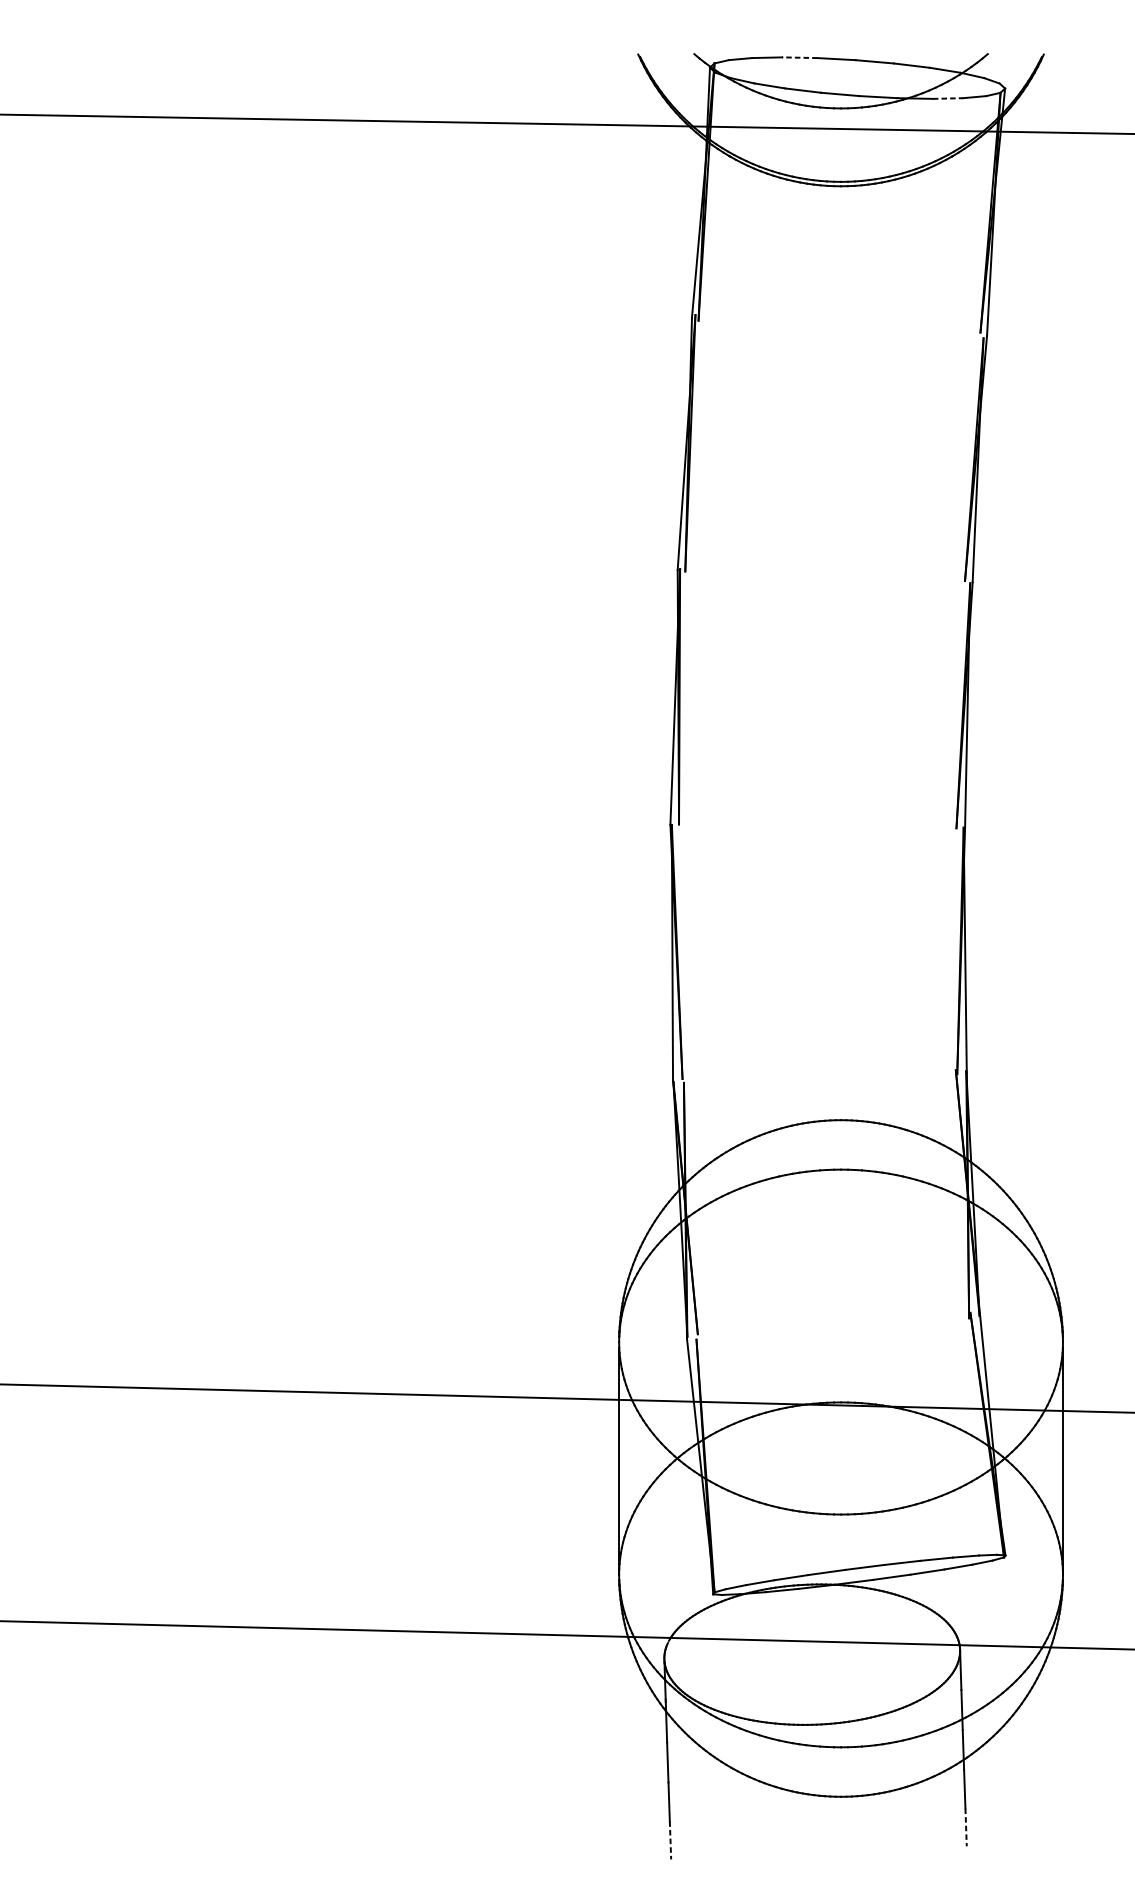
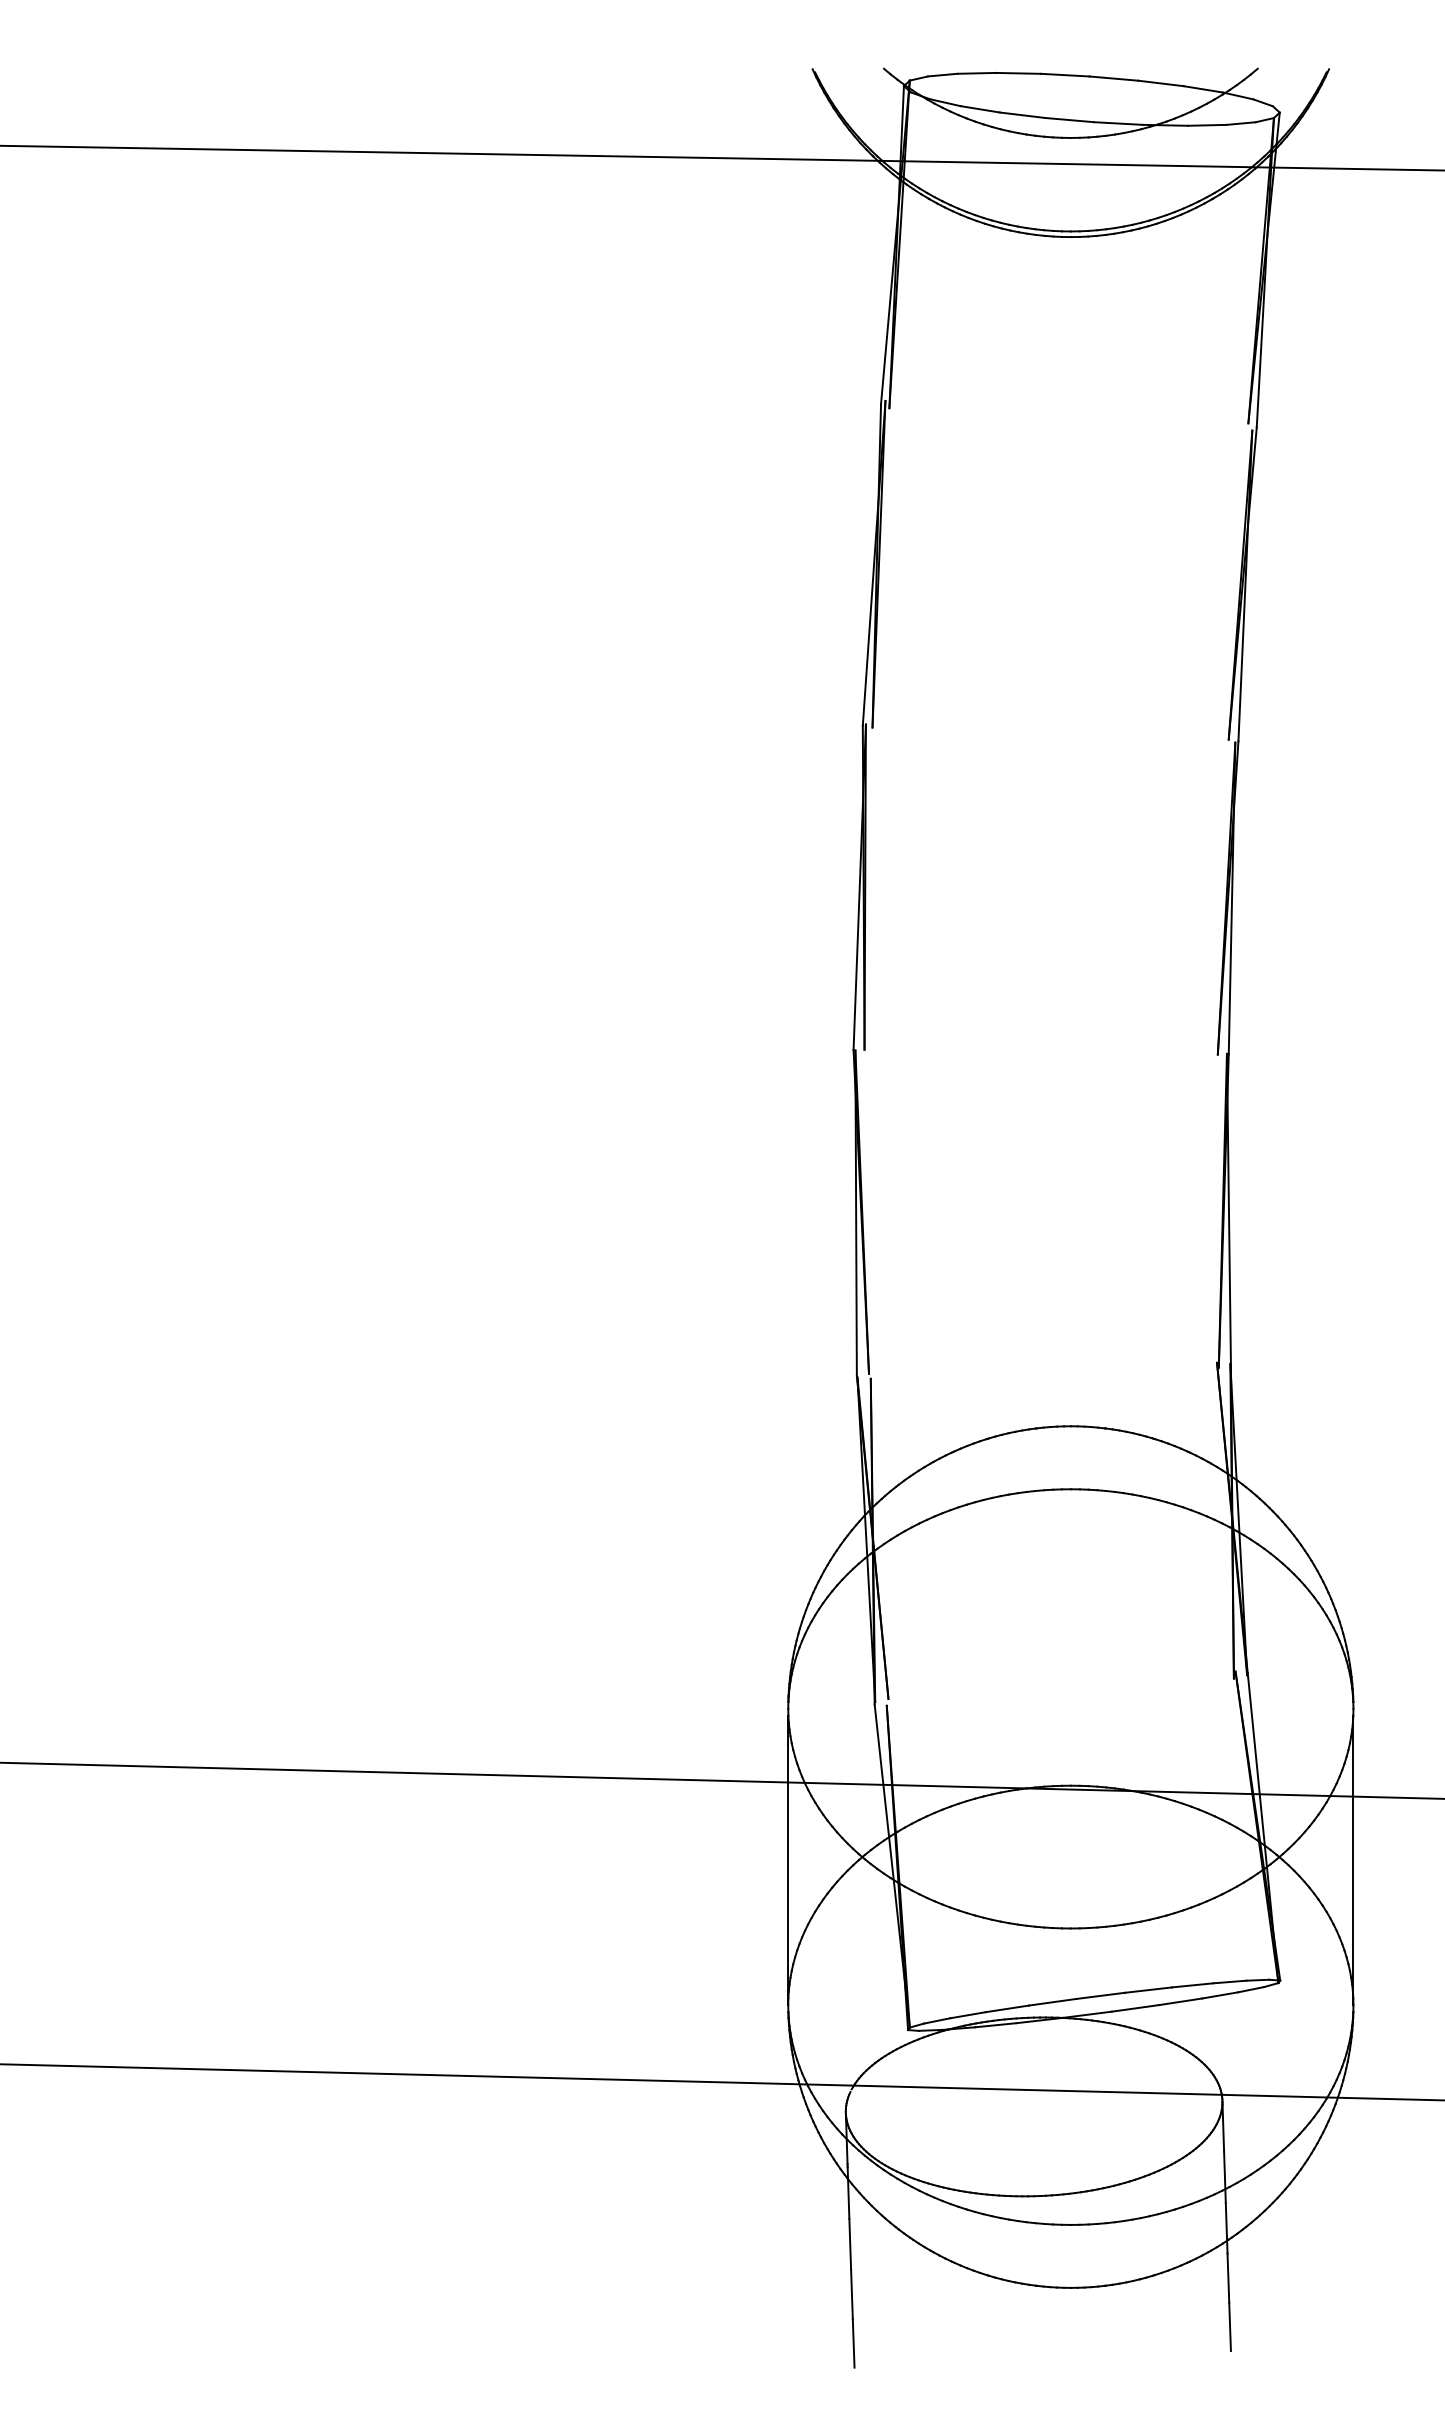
line: (799, 57) -> (1018, 73), dashed -> solid
line: (948, 98) -> (1207, 125), dashed -> solid
line: (966, 1827) -> (1230, 2327), dashed -> solid
line: (670, 1840) -> (853, 2343), dashed -> solid

